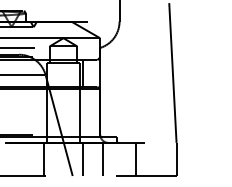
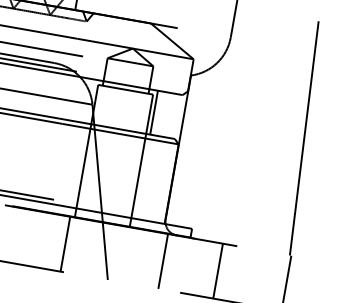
line: (82, 159) -> (128, 255), removed

